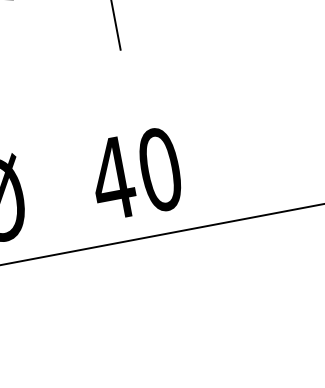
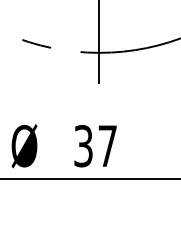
text: (136, 174) -> (95, 146), 40 -> 37

